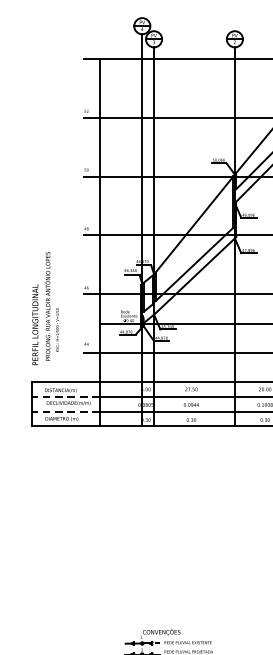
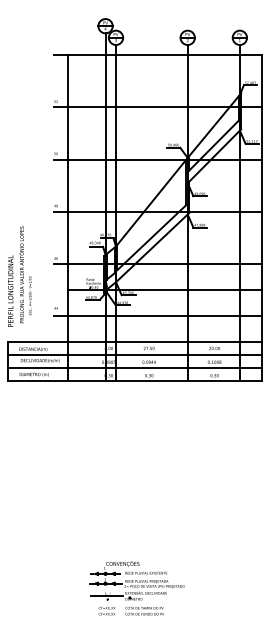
line: (66, 397) -> (38, 355), dashed -> solid
line: (66, 411) -> (38, 368), dashed -> solid

